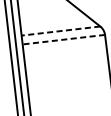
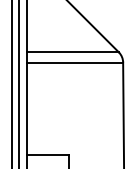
line: (60, 31) -> (72, 52), dashed -> solid
line: (64, 39) -> (75, 62), dashed -> solid

